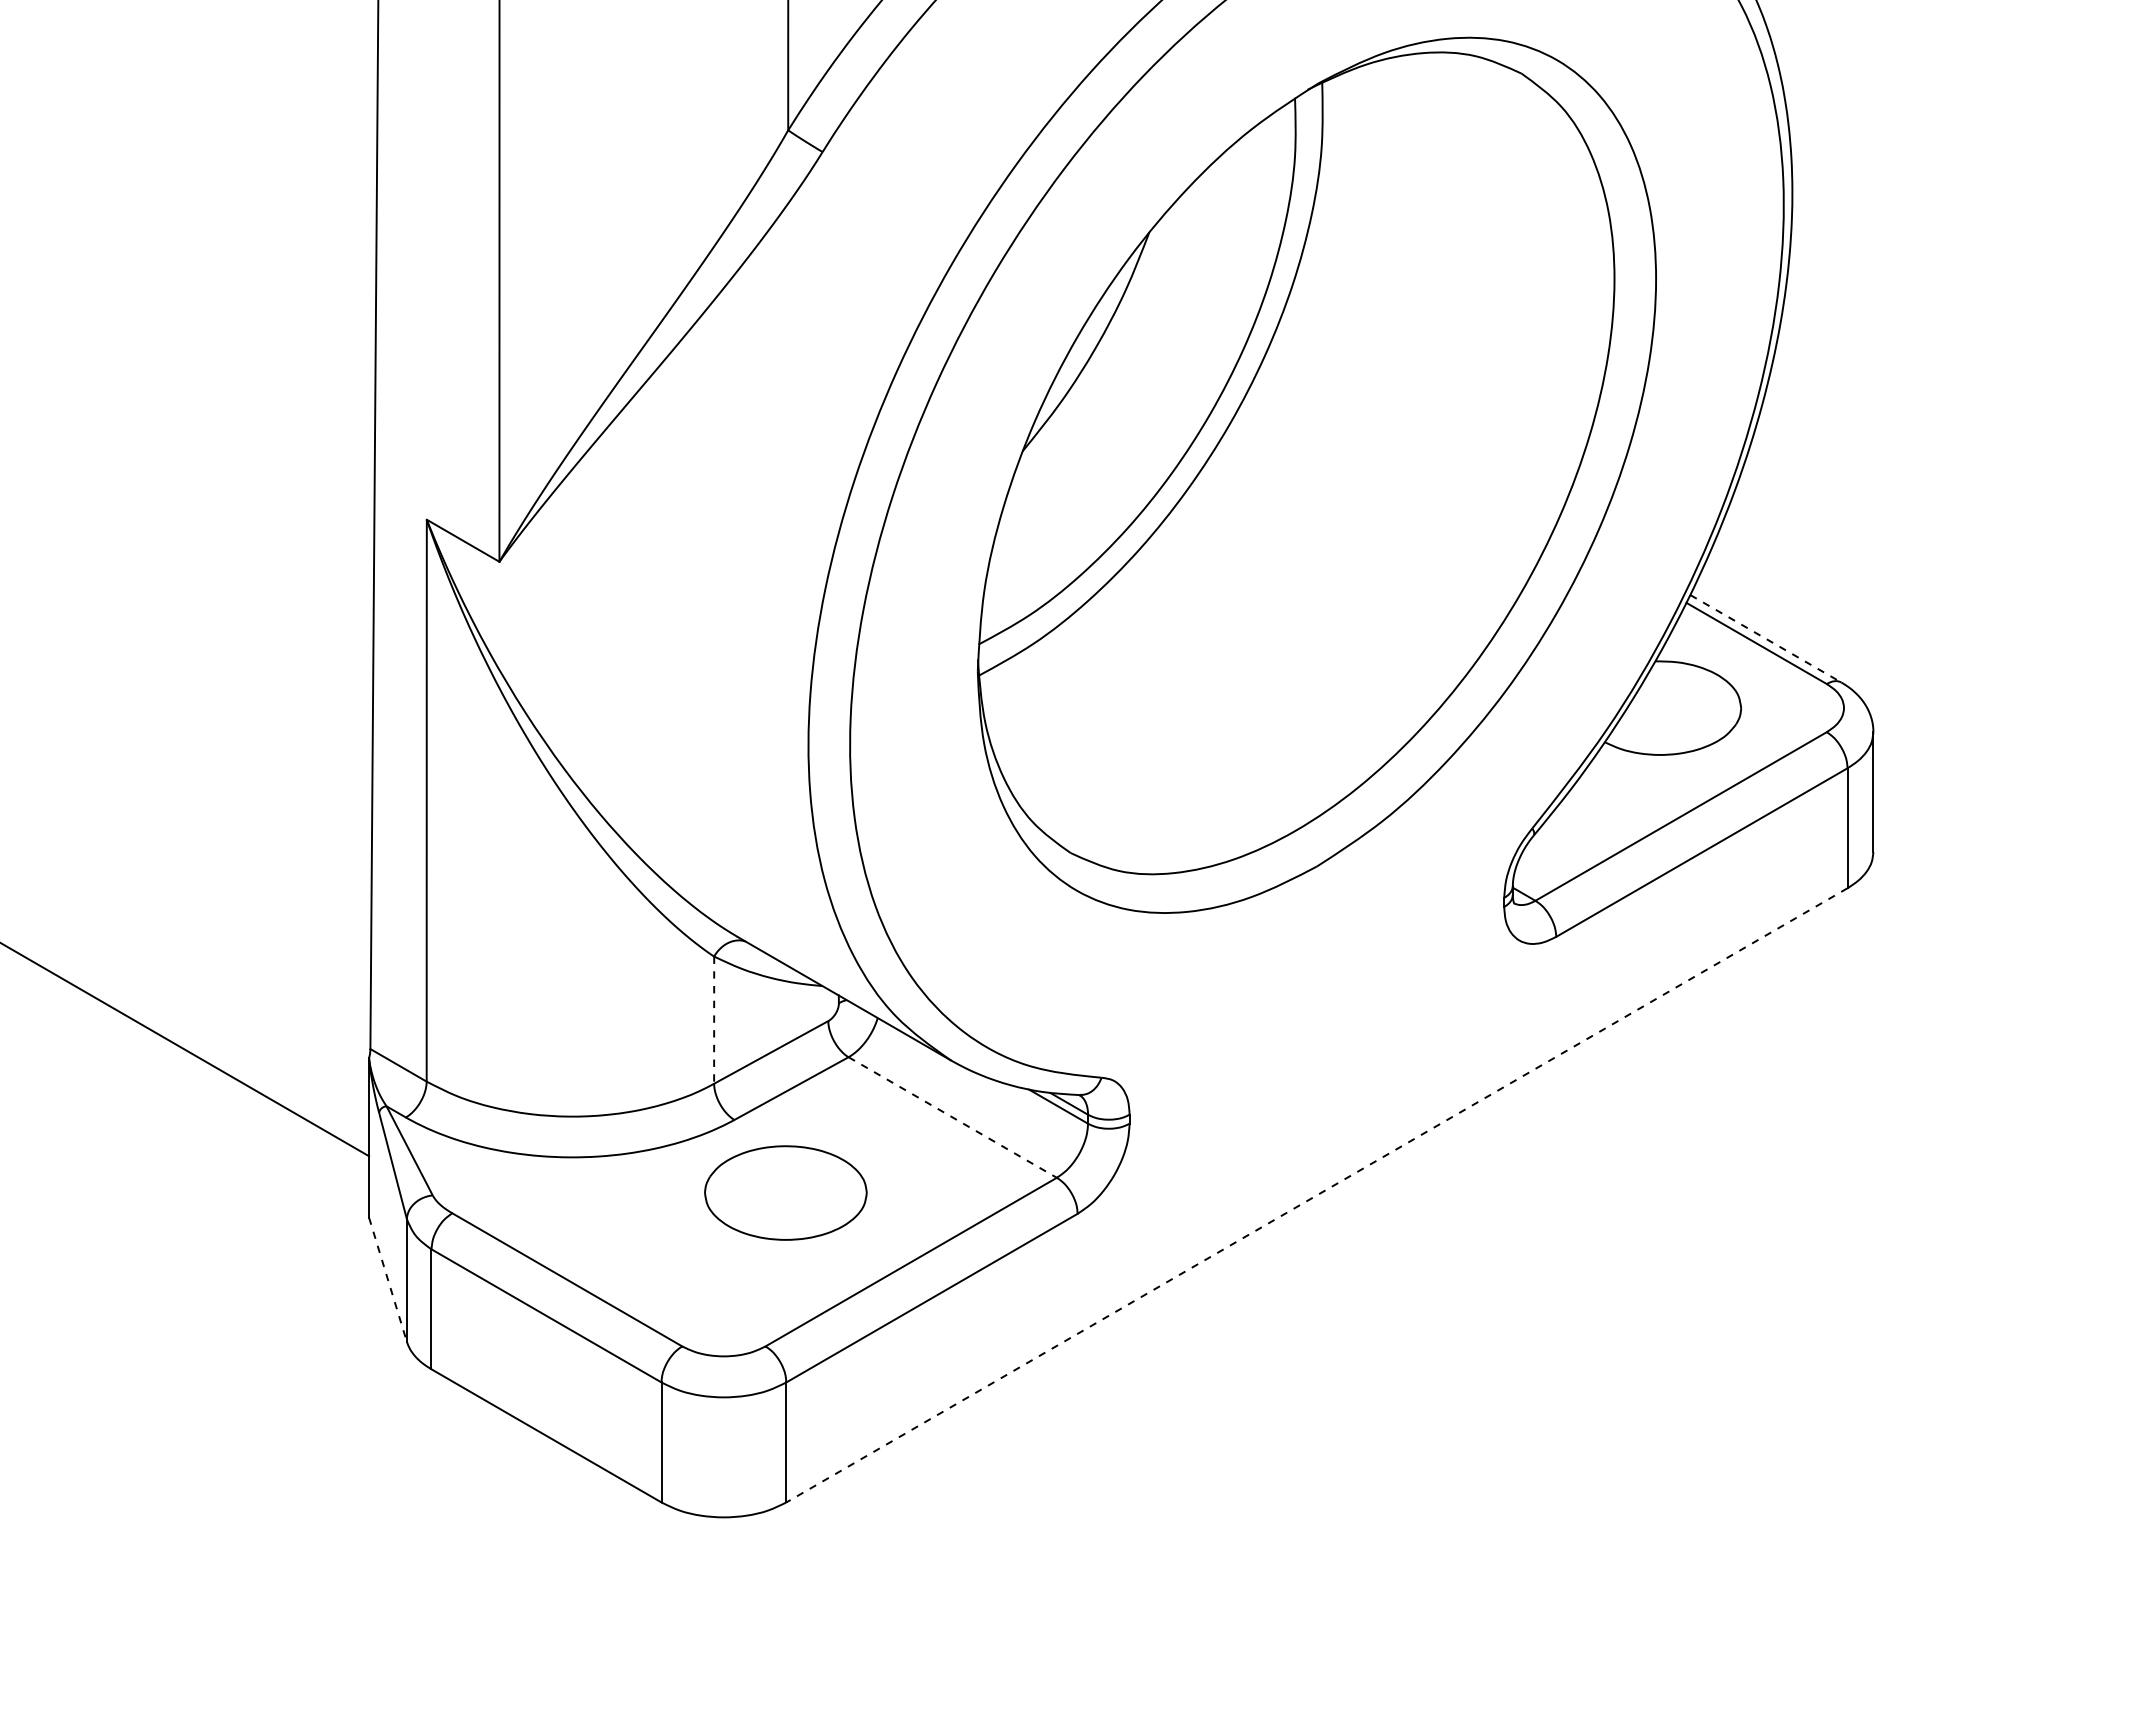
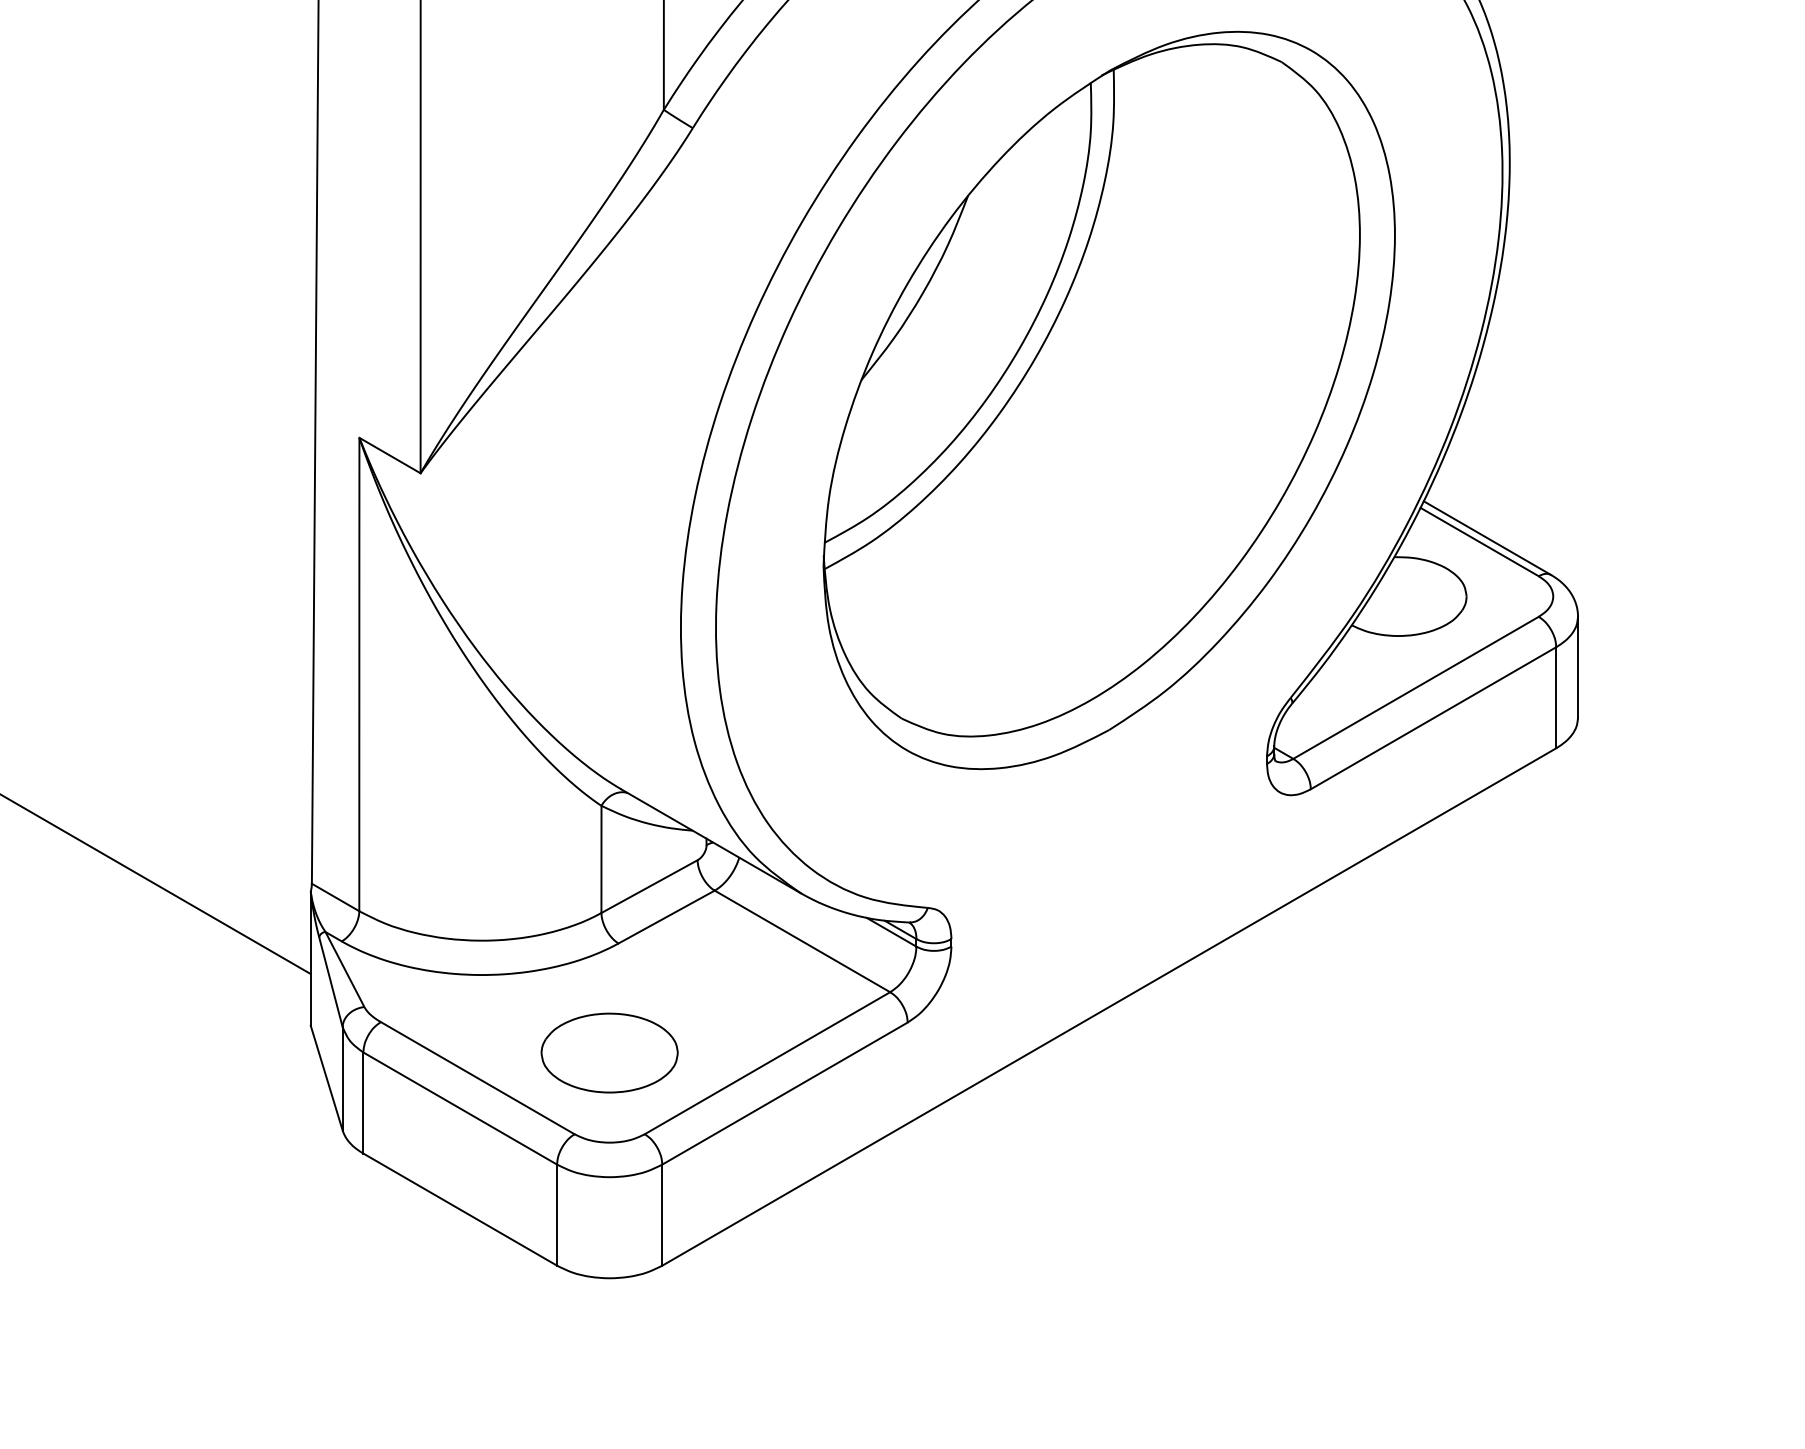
line: (1766, 639) -> (1487, 538), dashed -> solid
line: (714, 1020) -> (601, 859), dashed -> solid
line: (953, 1117) -> (803, 941), dashed -> solid
part: (785, 1192) -> (609, 1052), moved
line: (1316, 1195) -> (1108, 1007), dashed -> solid
line: (388, 1280) -> (327, 1078), dashed -> solid

